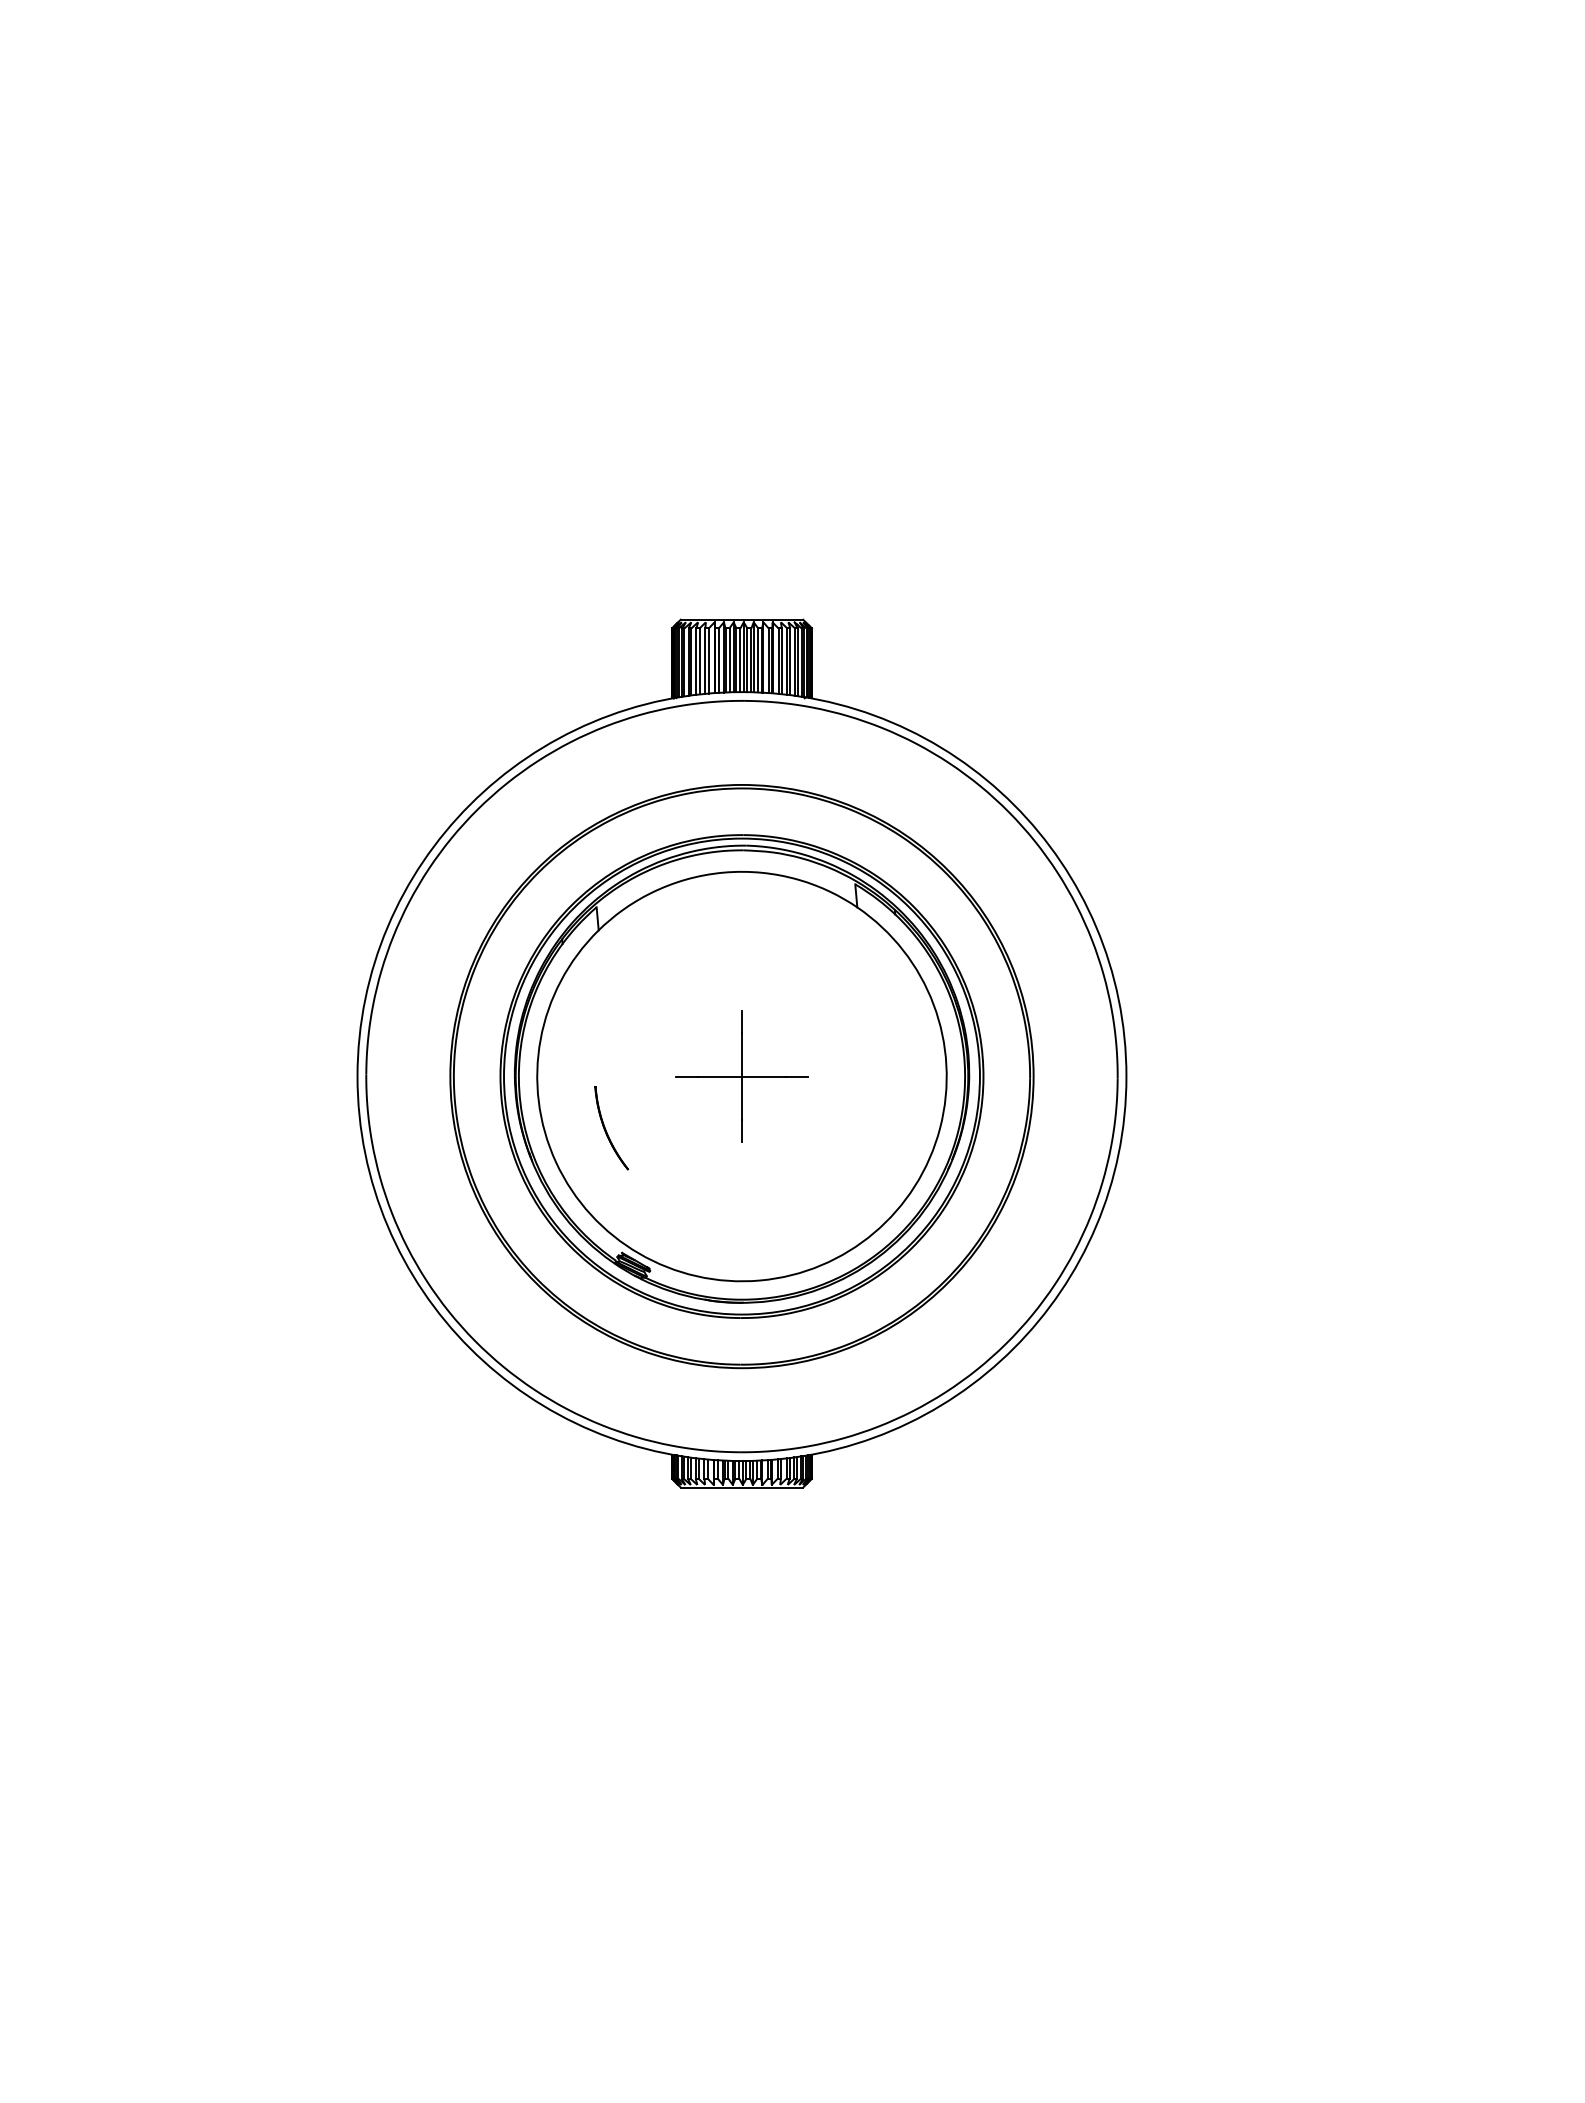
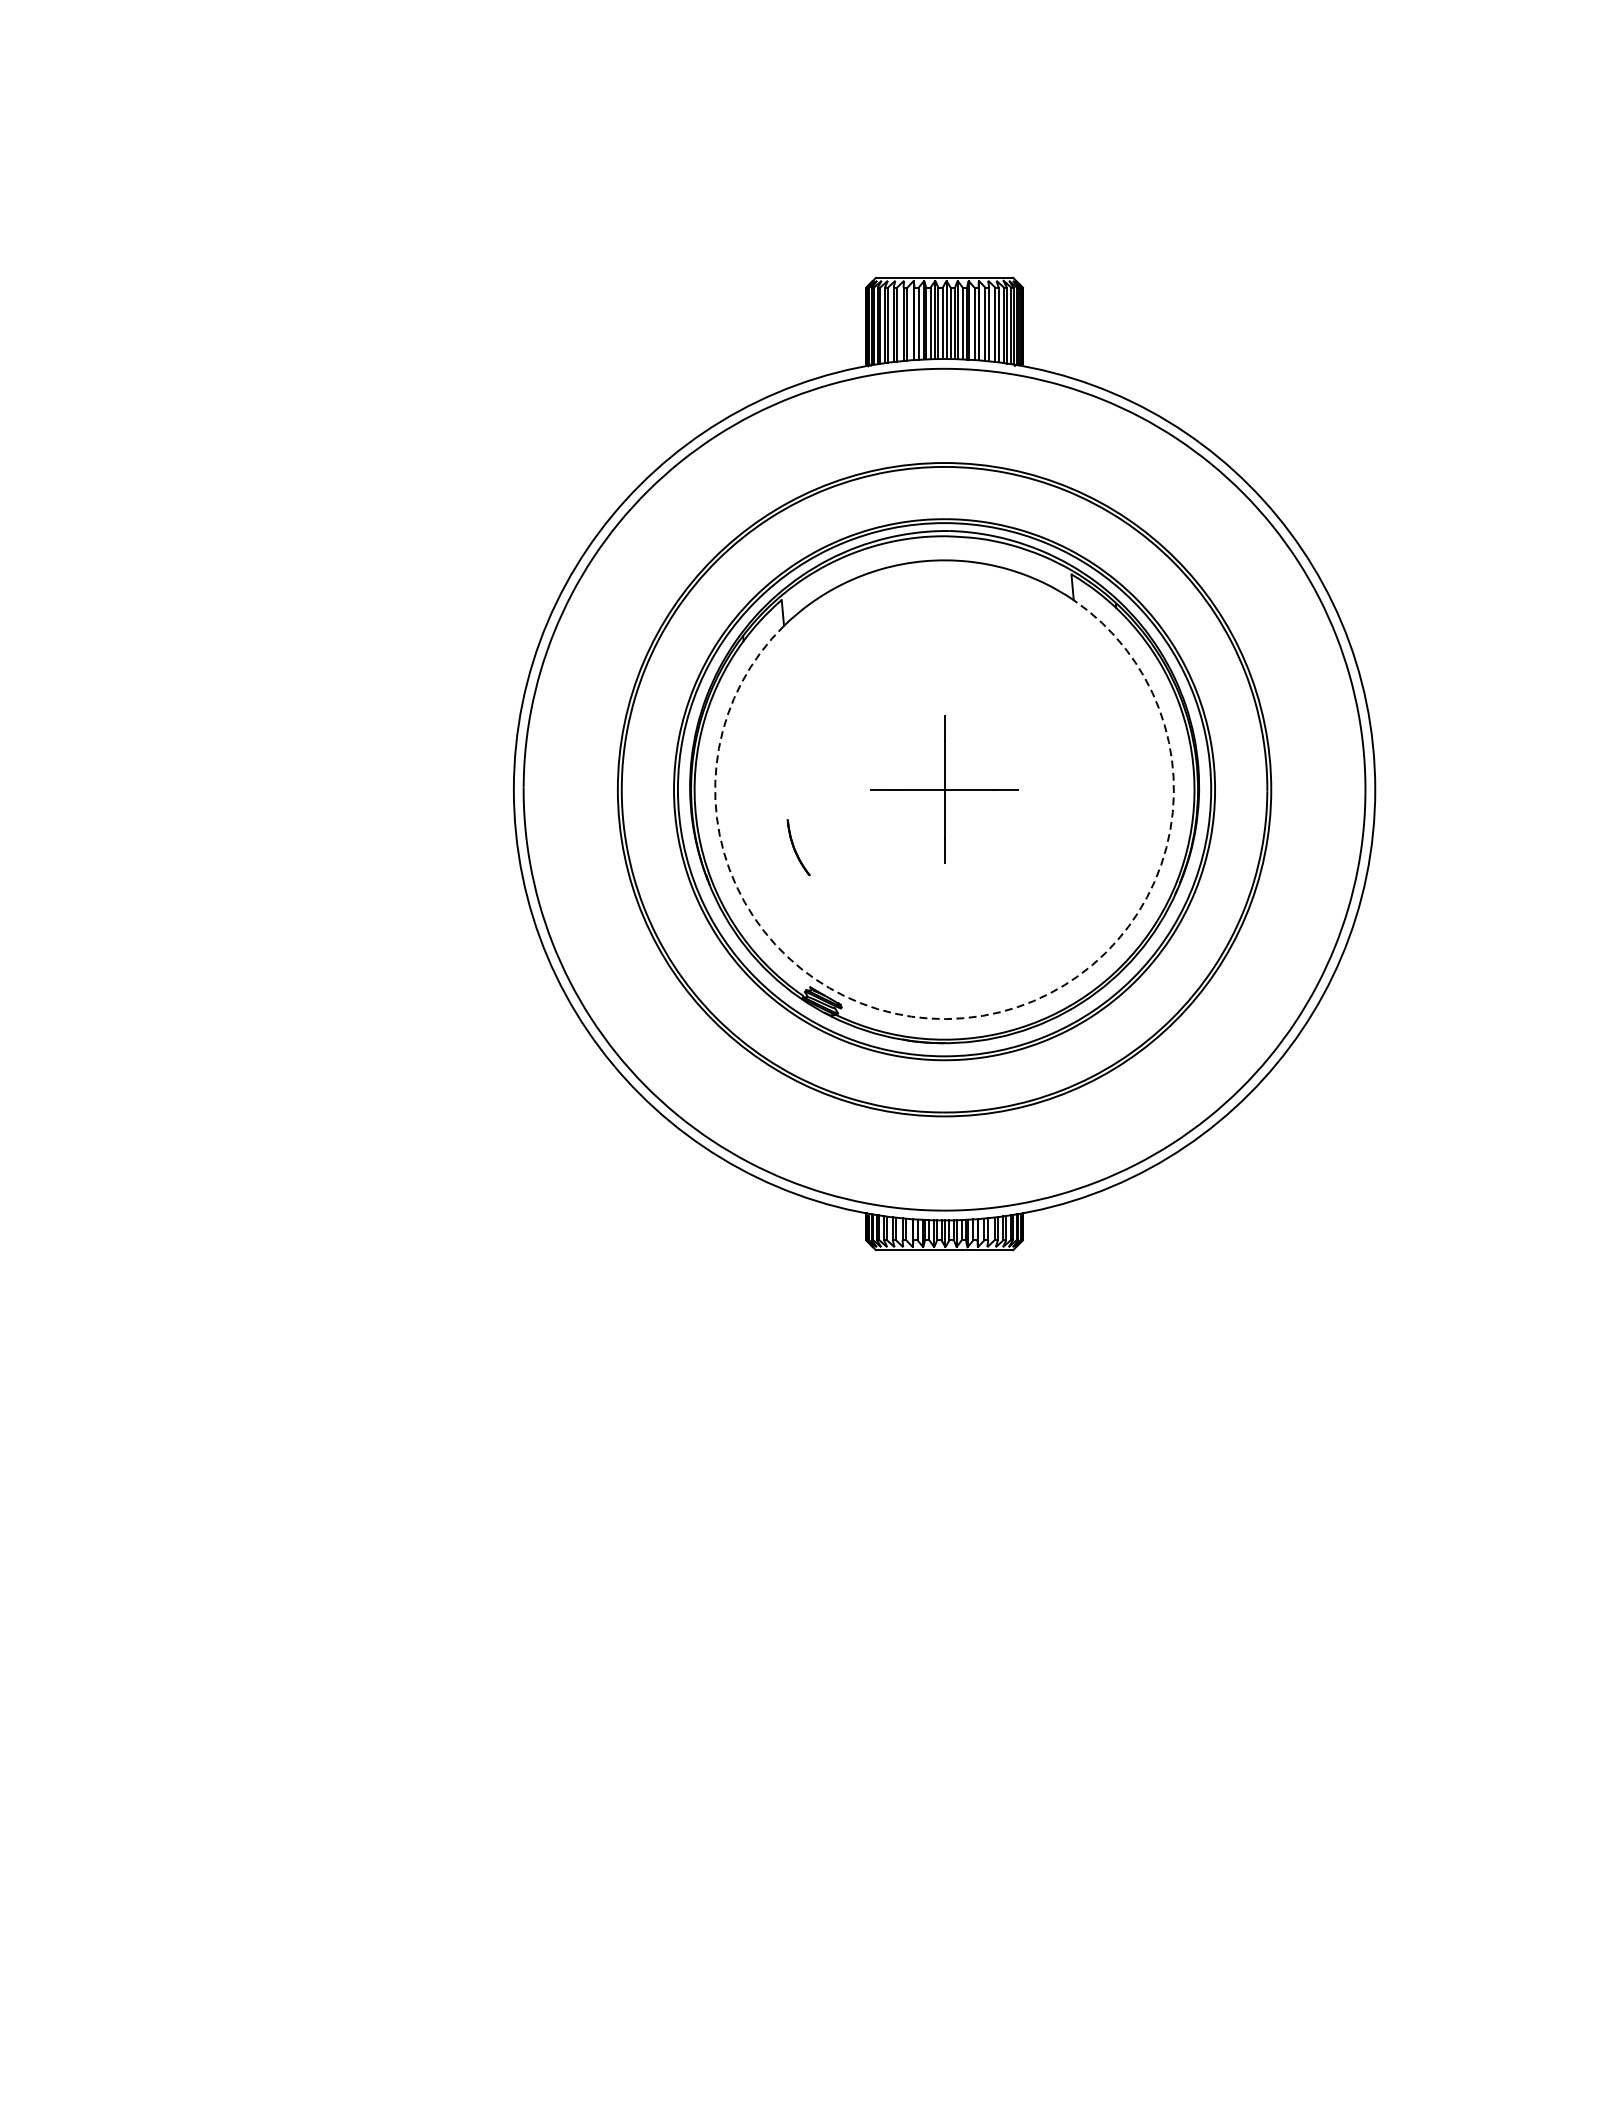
part: (611, 1128) -> (798, 847), size x0.6
arc: (760, 1280) -> (965, 1018), solid -> dashed

